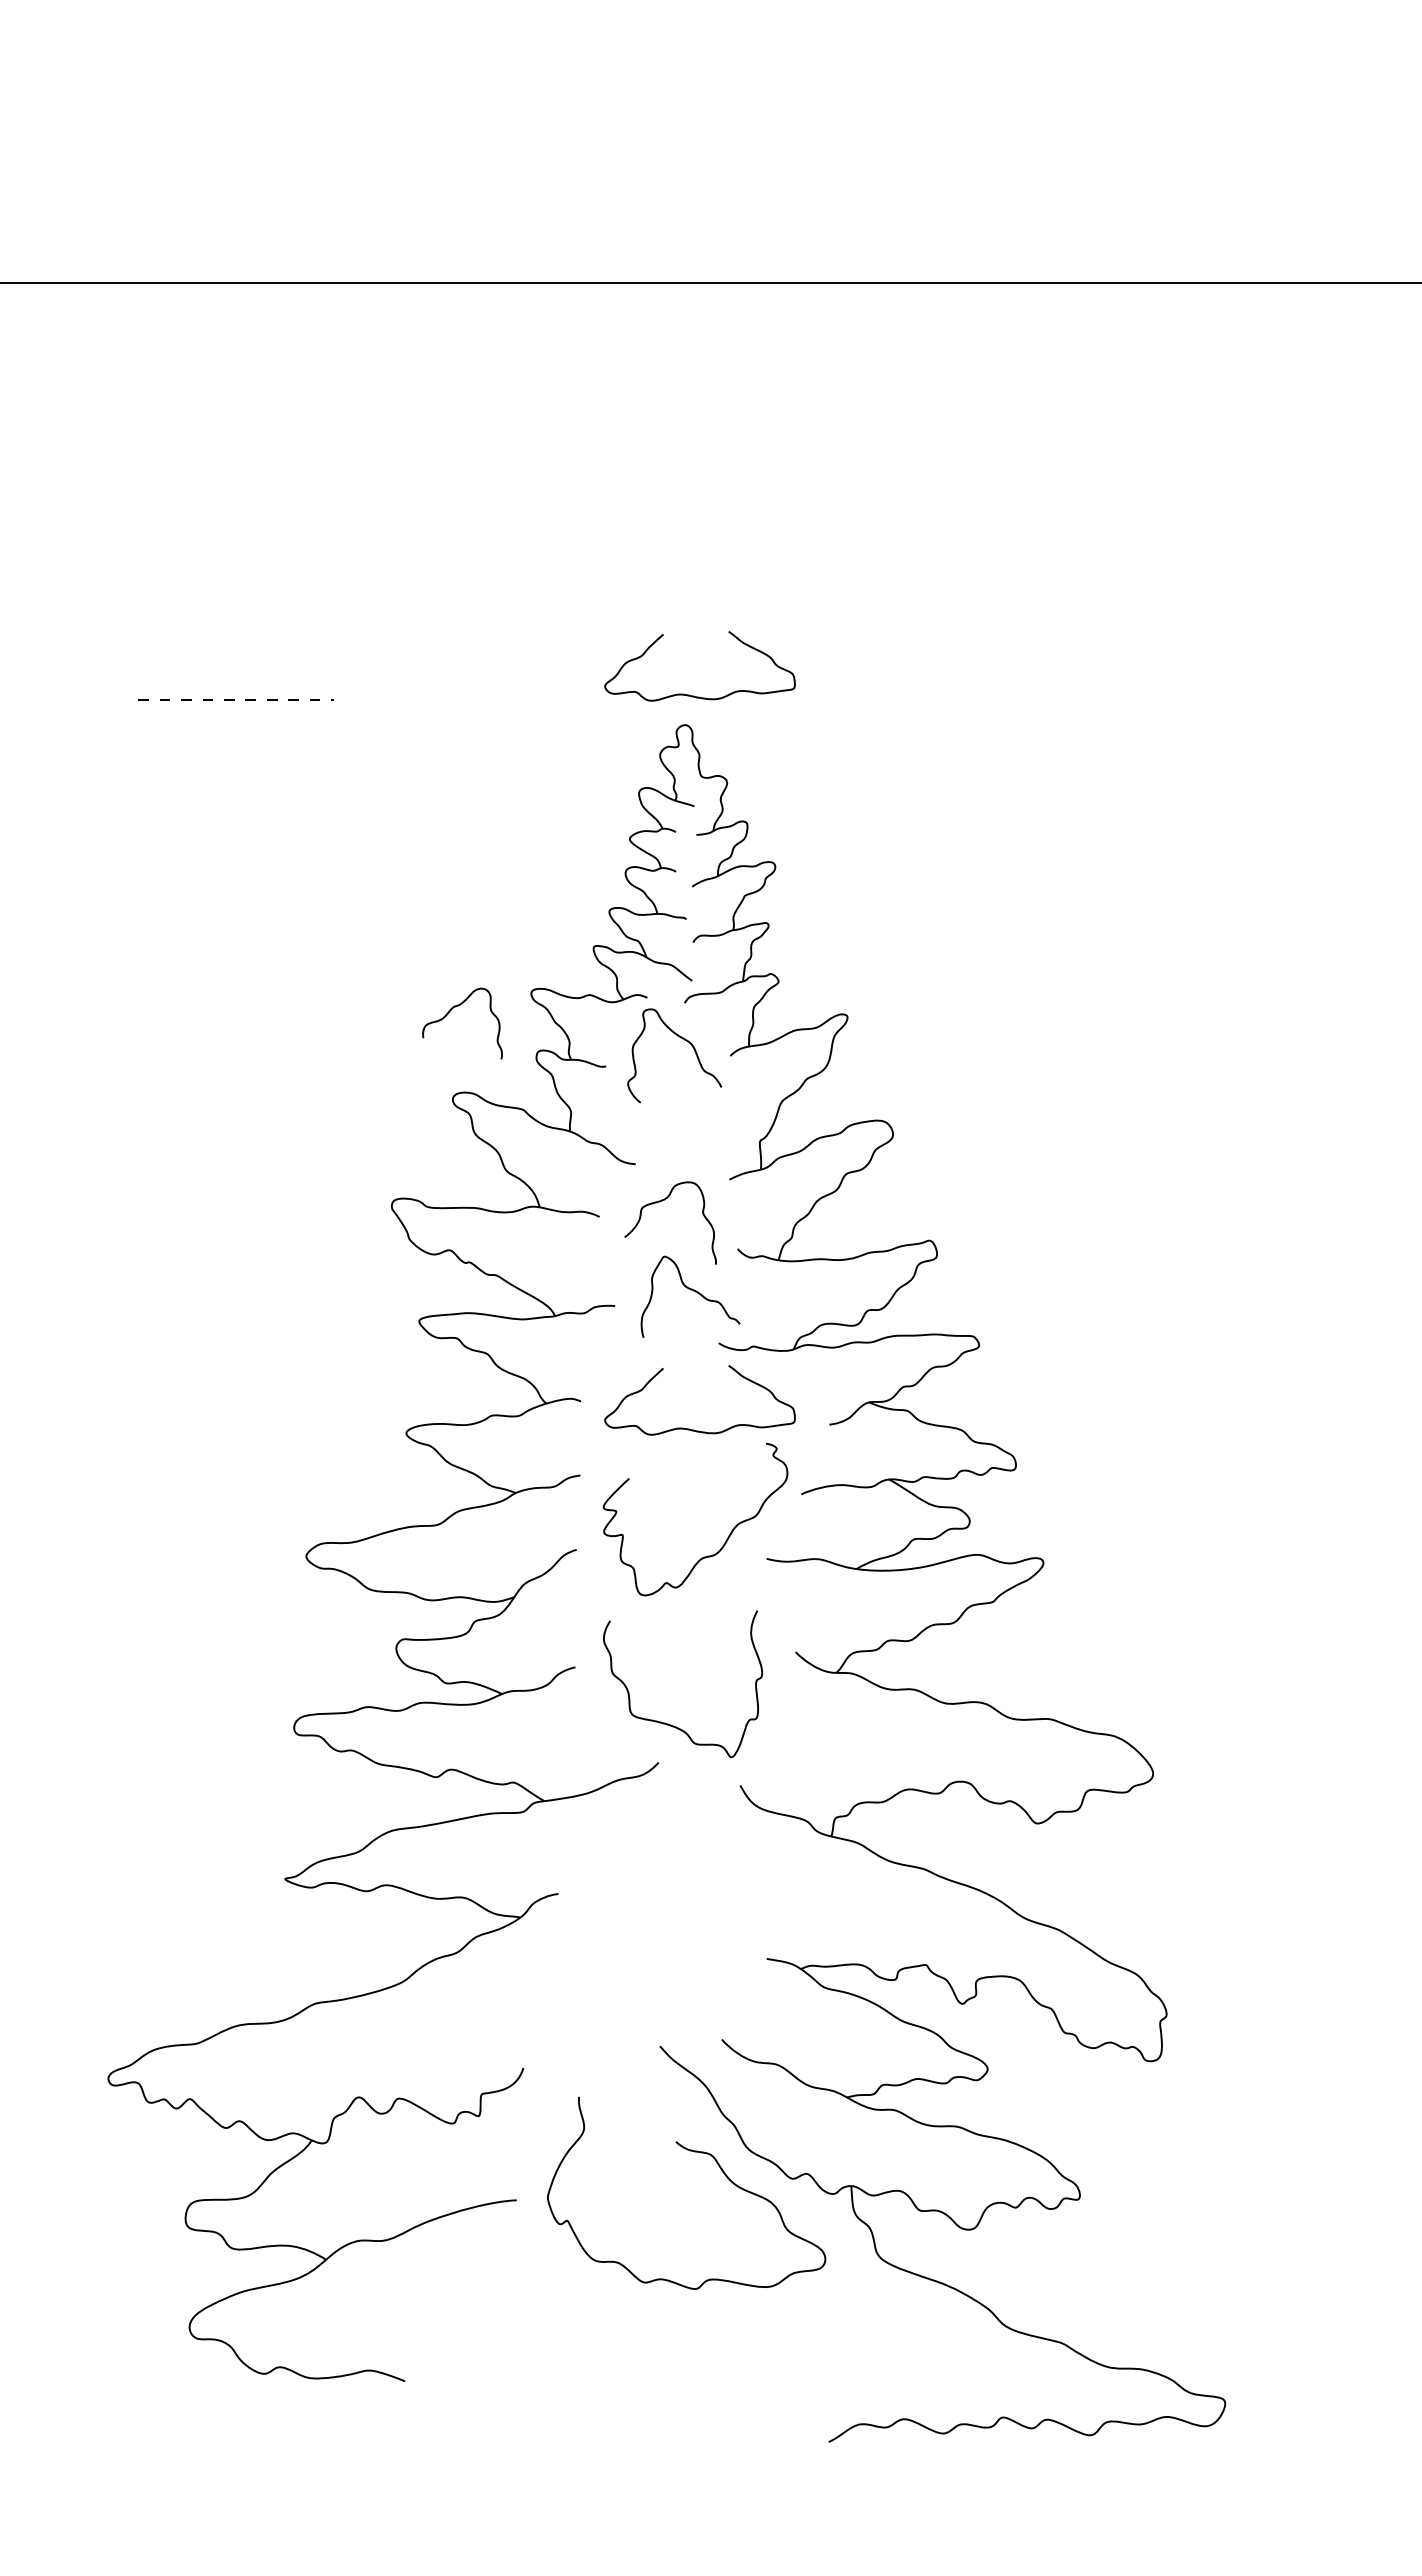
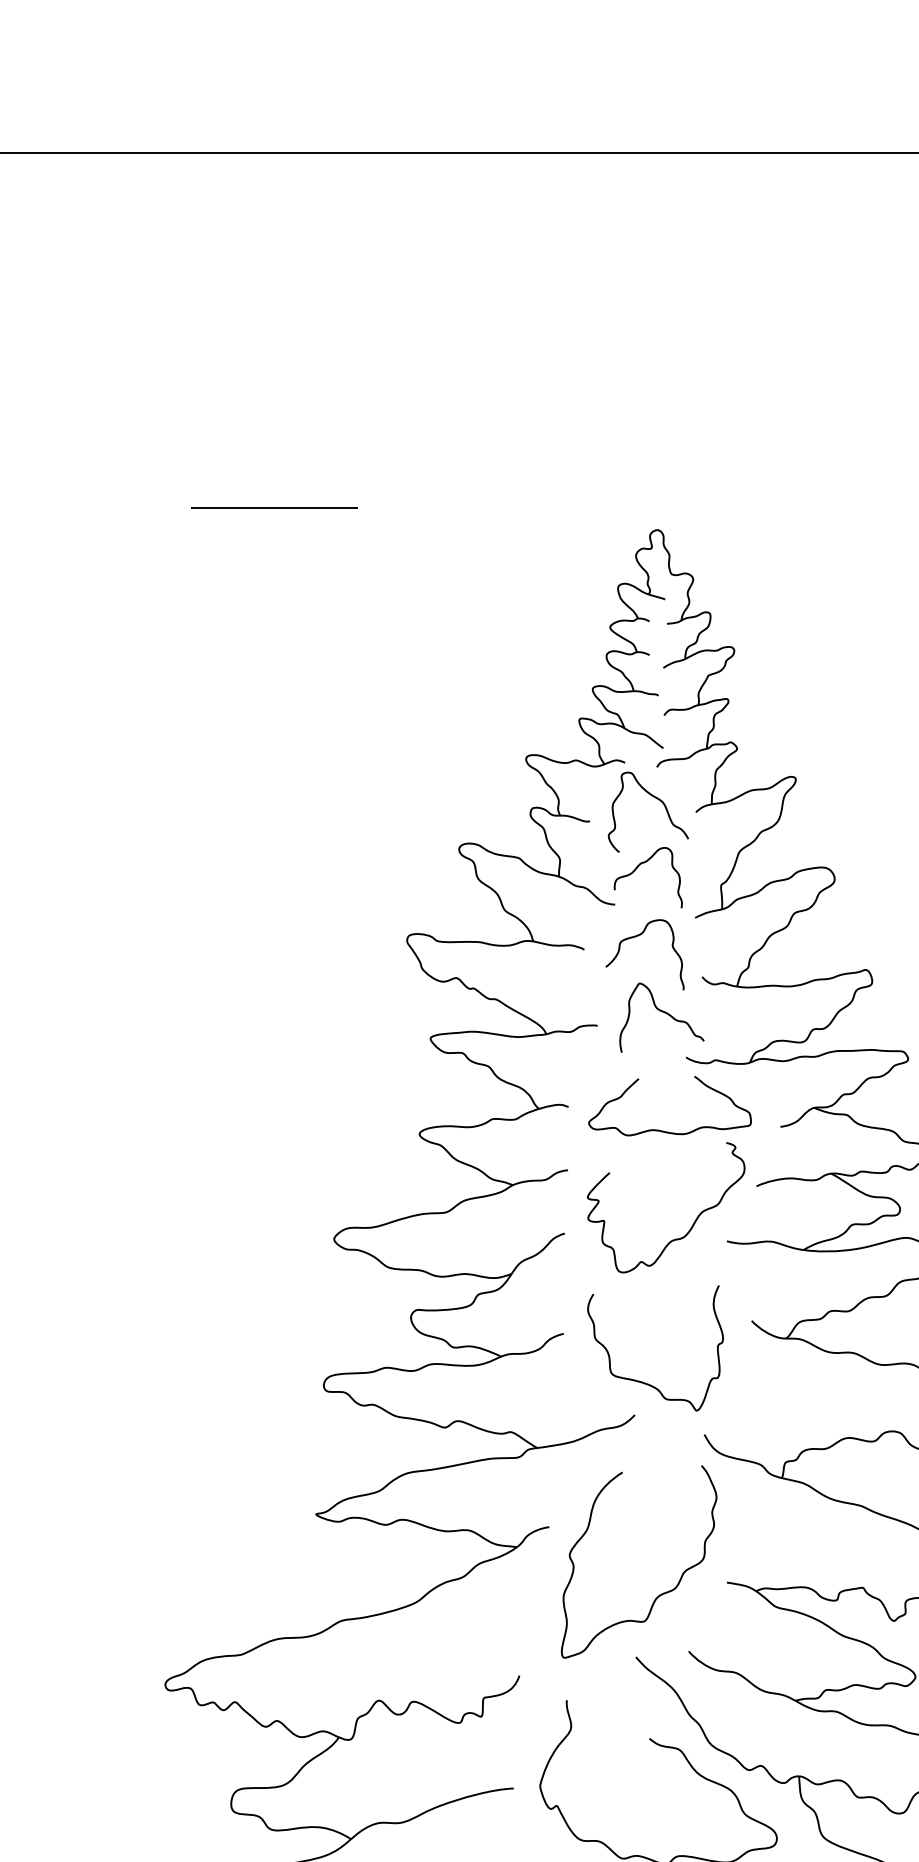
curve: (694, 695) -> (665, 504), removed
line: (236, 699) -> (274, 508), dashed -> solid
curve: (448, 1014) -> (636, 869), moved
curve: (688, 1972) -> (660, 1594), added

